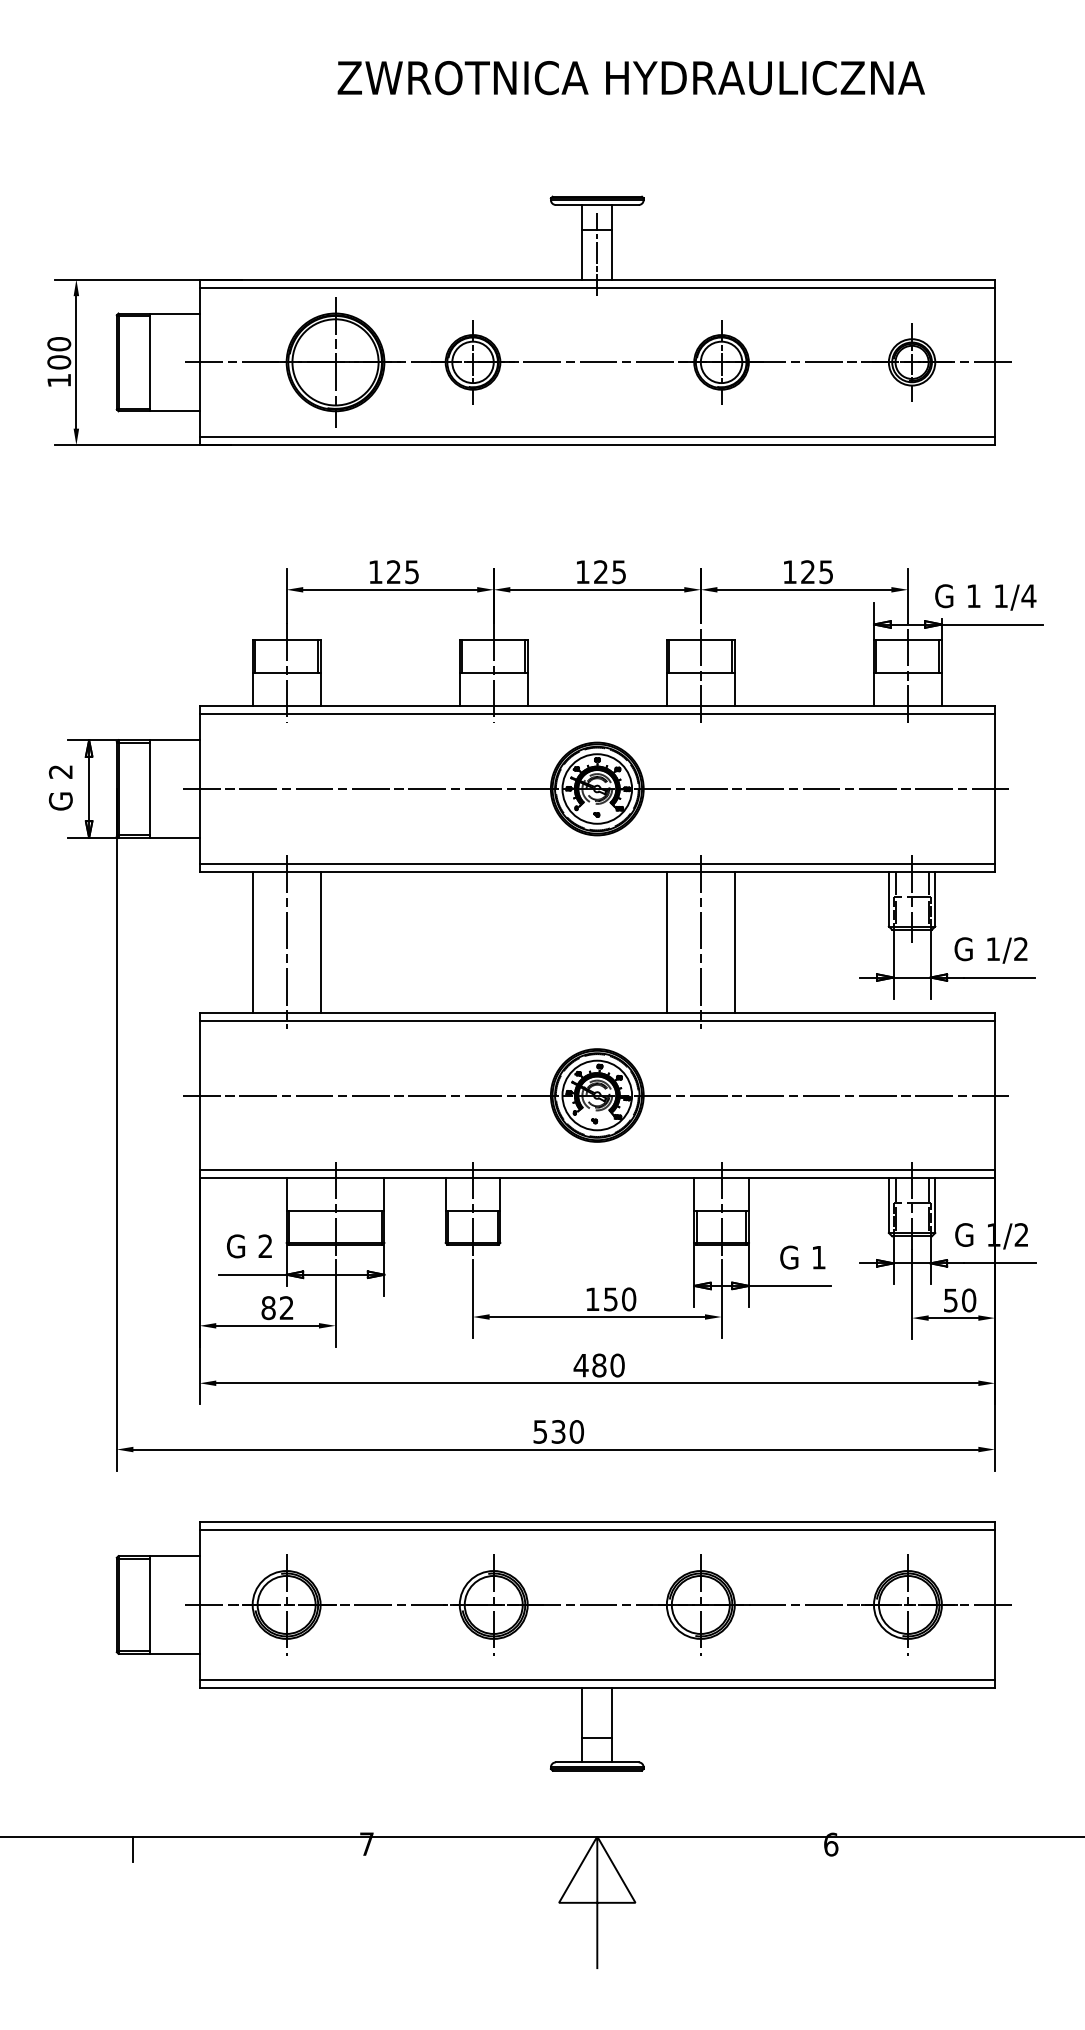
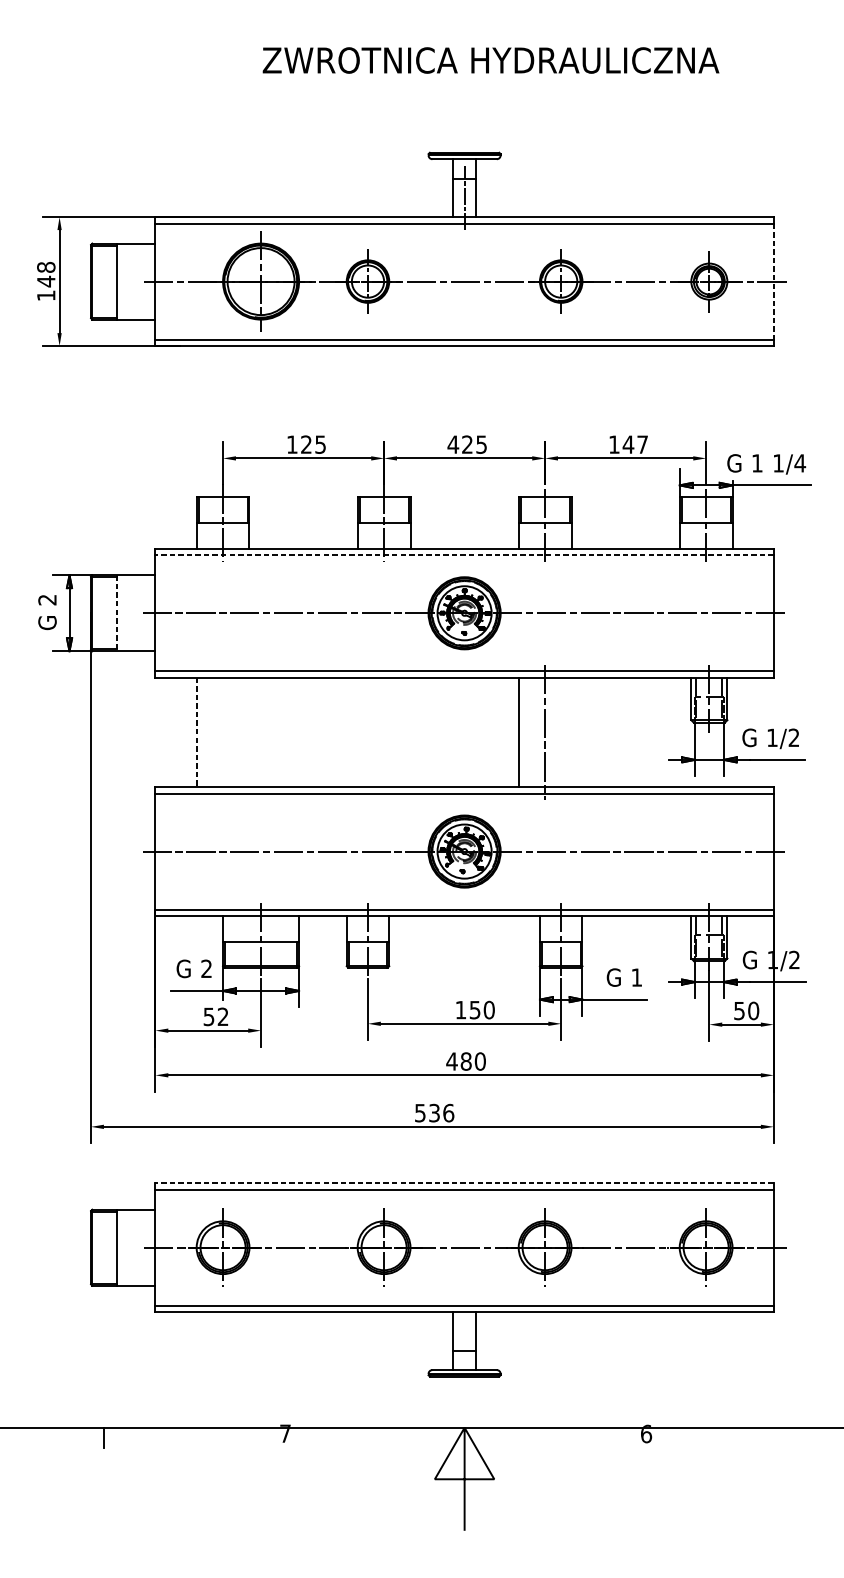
text: (59, 353) -> (46, 274), 100 -> 148
line: (994, 362) -> (773, 281), solid -> dashed
text: (582, 571) -> (453, 444), 125 -> 425
text: (816, 572) -> (635, 444), 125 -> 147
line: (597, 714) -> (464, 555), solid -> dashed
line: (149, 789) -> (116, 613), solid -> dashed
line: (320, 941) -> (249, 731), removed
line: (734, 941) -> (571, 731), removed
line: (252, 942) -> (196, 732), solid -> dashed
line: (286, 942) -> (222, 732), removed
text: (268, 1308) -> (208, 1017), 82 -> 52
text: (576, 1431) -> (448, 1112), 530 -> 536
line: (597, 1522) -> (464, 1183), solid -> dashed

